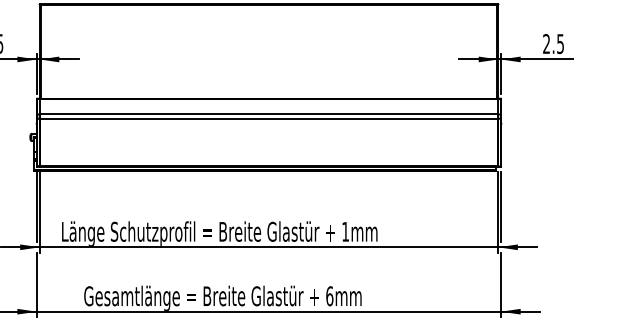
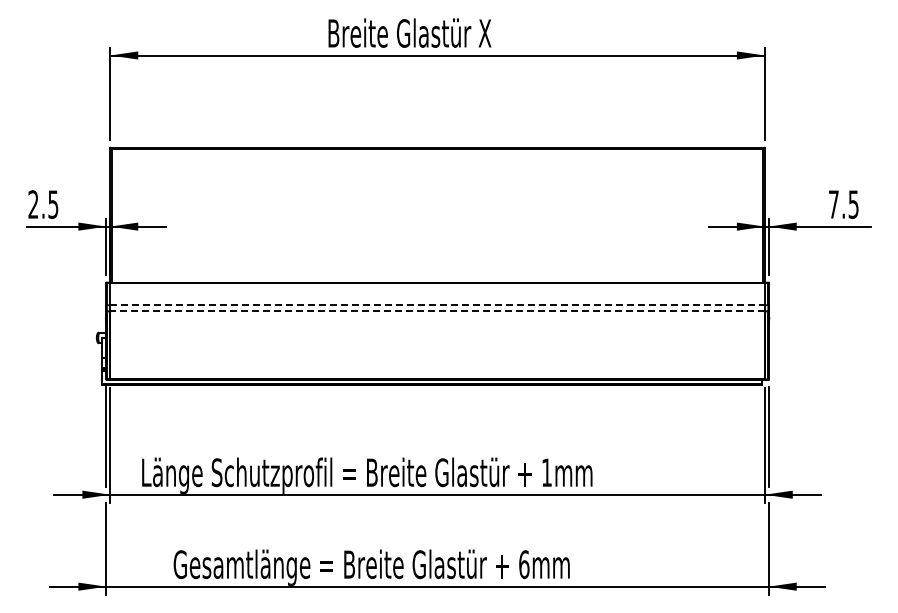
text: (546, 43) -> (833, 204), 2.5 -> 7.5
line: (269, 114) -> (438, 305), solid -> dashed
line: (268, 118) -> (437, 311), solid -> dashed

